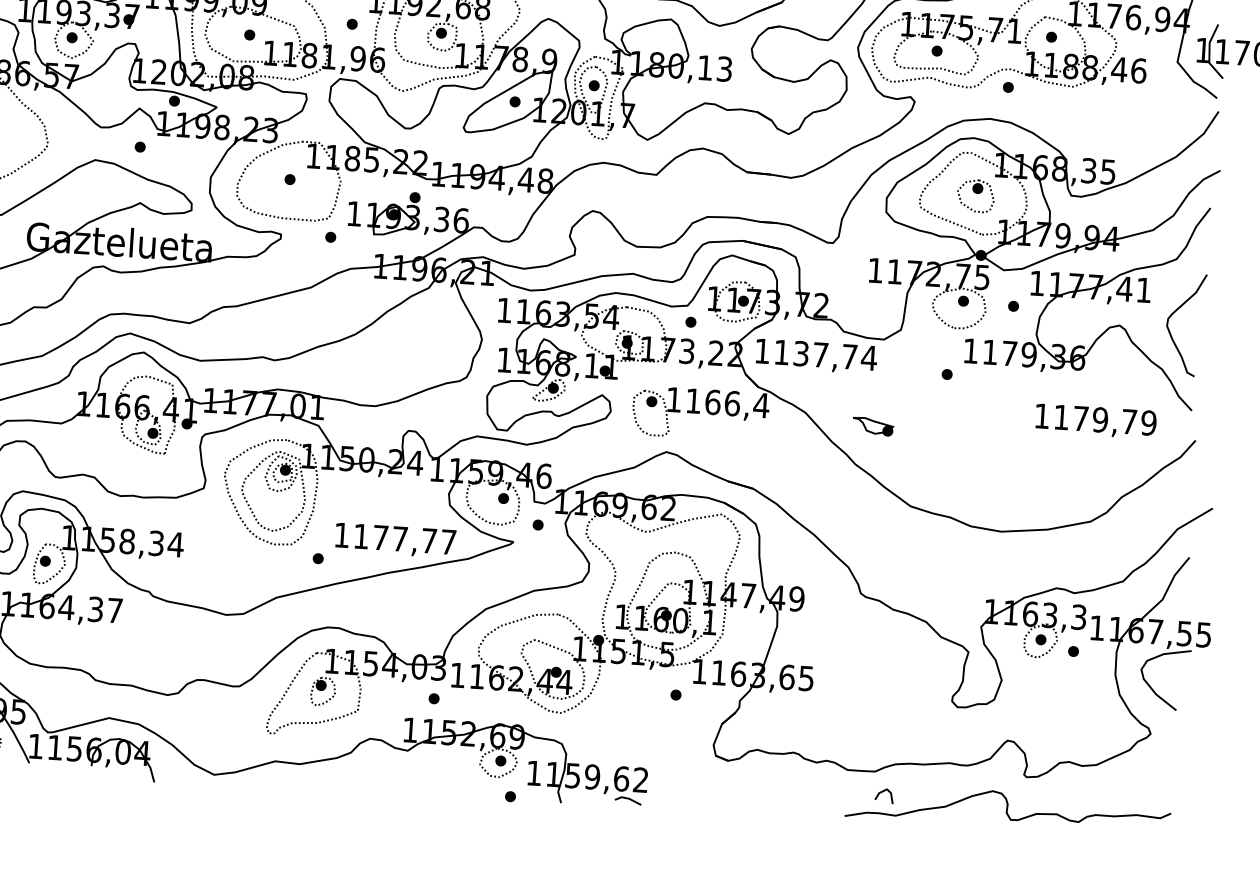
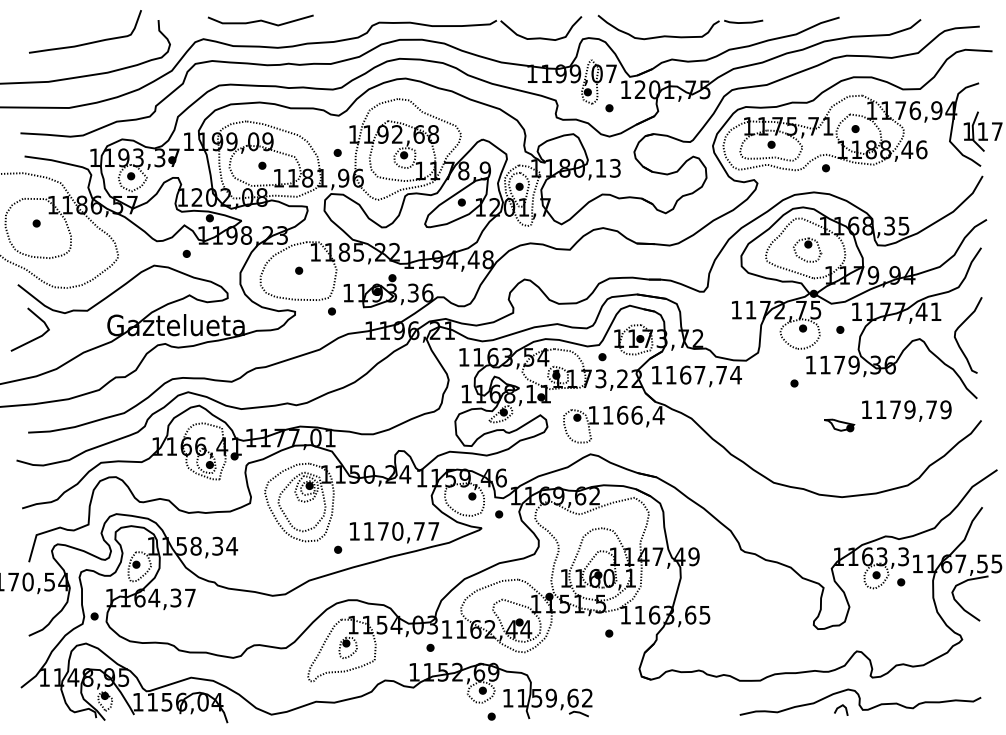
text: (801, 352) -> (685, 374), 1137,74 -> 1167,74
part: (873, 426) -> (839, 425), moved
text: (399, 539) -> (397, 531), 1177,77 -> 1170,77
line: (885, 792) -> (841, 707), moved

